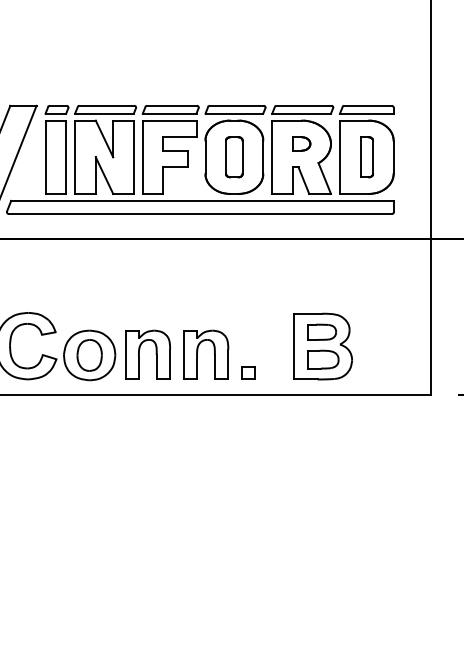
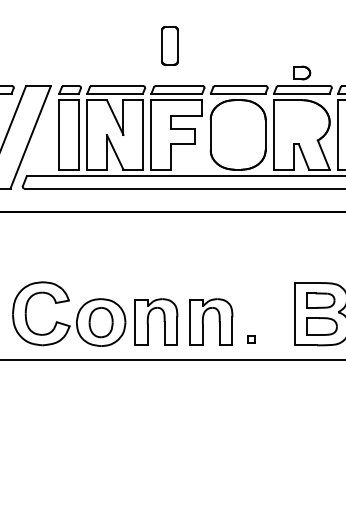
part: (301, 143) -> (301, 72), moved
part: (234, 157) -> (170, 46), moved
part: (248, 372) -> (251, 338), size x0.6

